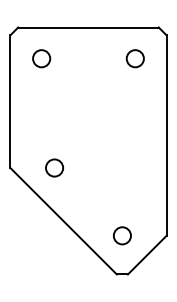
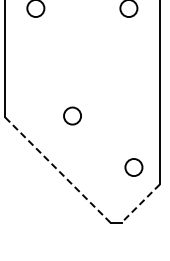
circle: (54, 167) -> (72, 115), moved
line: (63, 220) -> (57, 169), solid -> dashed
circle: (122, 235) -> (134, 167), moved
line: (146, 255) -> (140, 203), solid -> dashed

